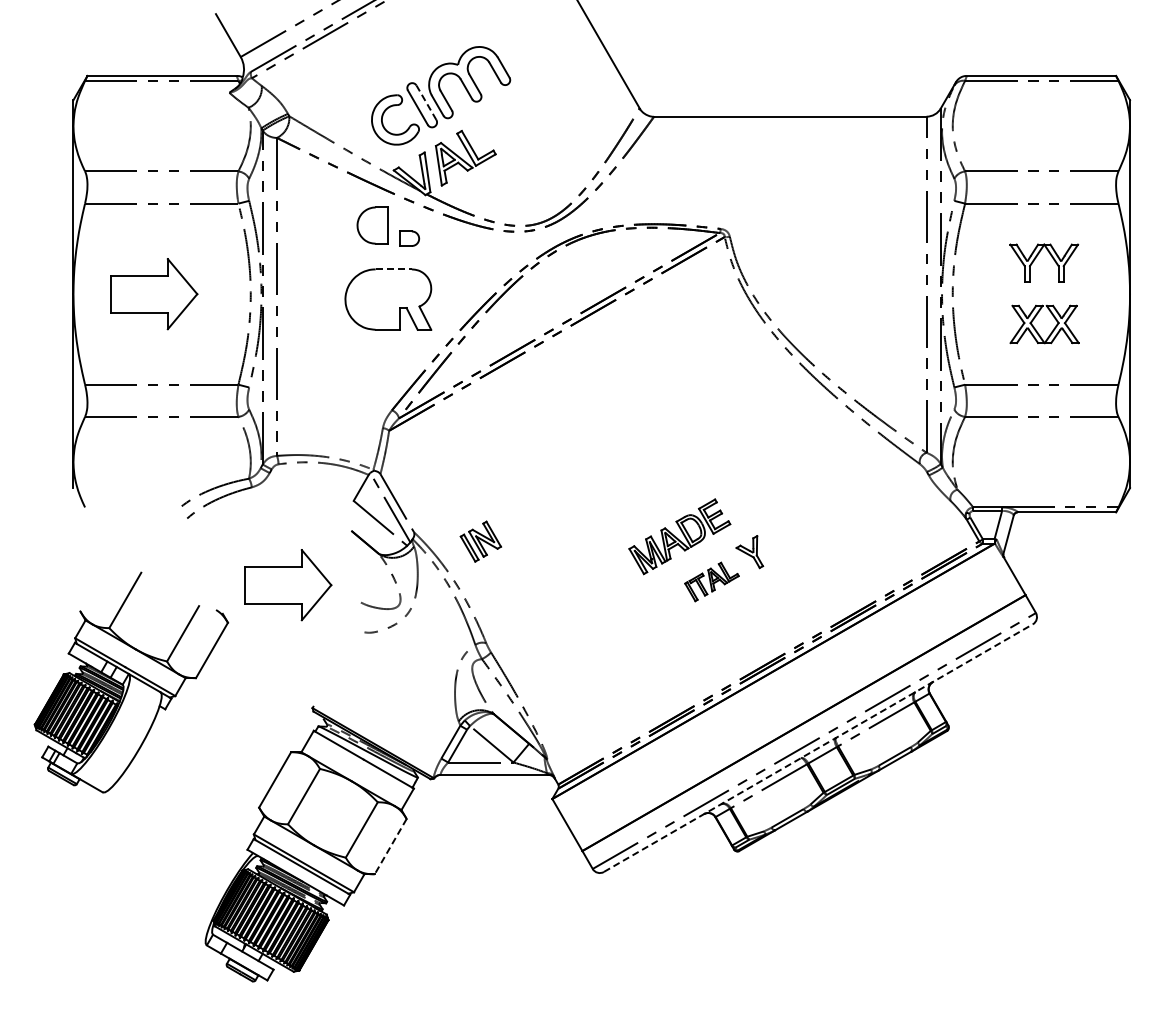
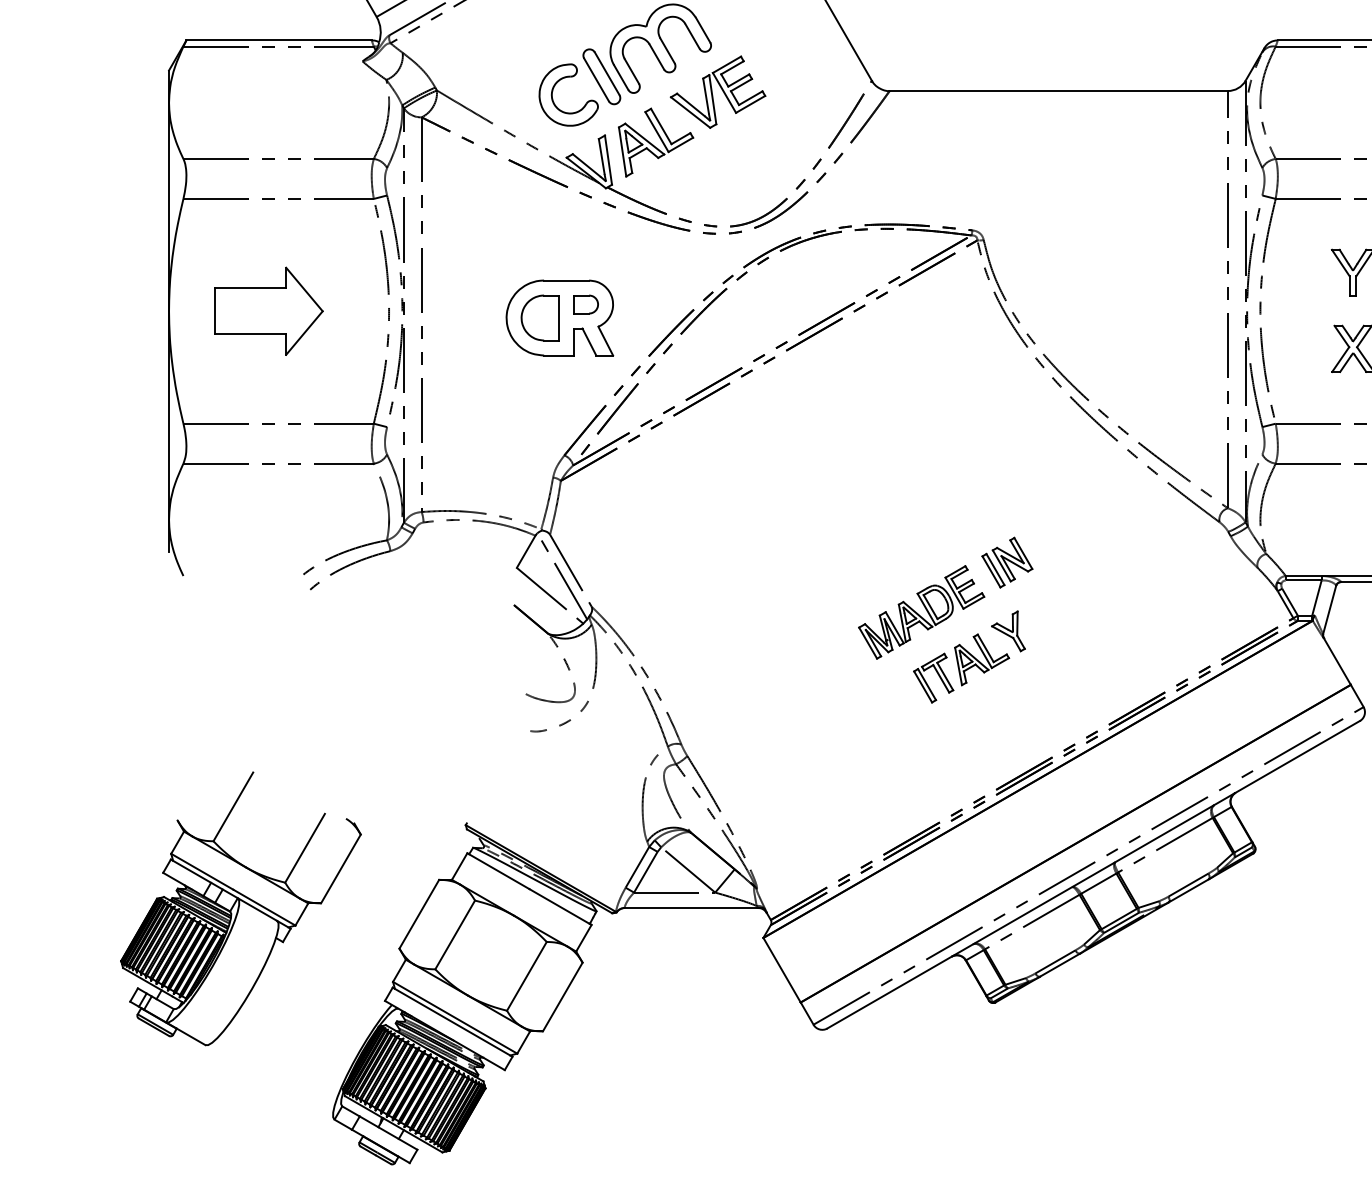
line: (426, 102) -> (607, 73), dashed -> solid
part: (515, 117) -> (717, 92), added
part: (372, 225) -> (540, 317), moved
part: (409, 238) -> (586, 304), moved
line: (394, 269) -> (567, 280), dashed -> solid
part: (480, 541) -> (1006, 562), moved
part: (711, 581) -> (960, 667), size x1.43
part: (288, 585) -> (435, 672), removed
part: (131, 682) -> (241, 908), moved
line: (818, 748) -> (1093, 875), dashed -> solid
line: (390, 846) -> (562, 996), dashed -> solid

